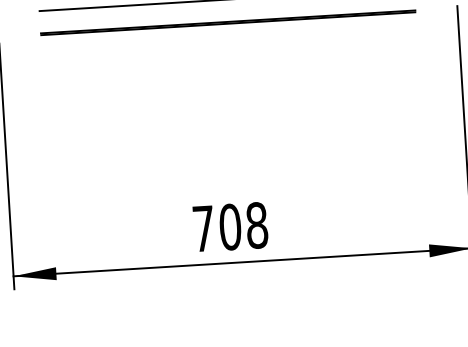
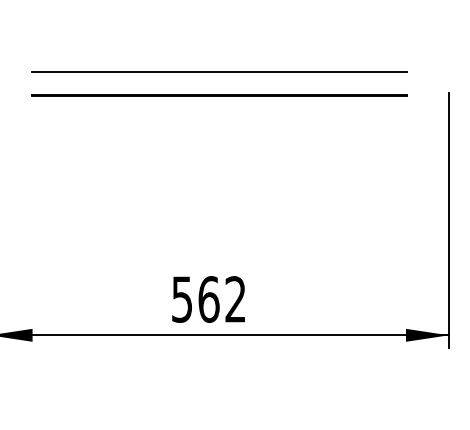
text: (230, 227) -> (209, 299), 708 -> 562

